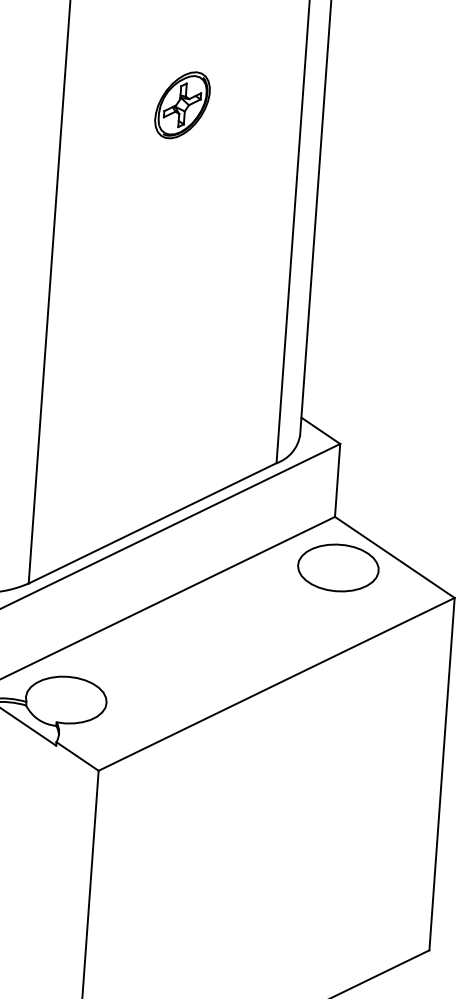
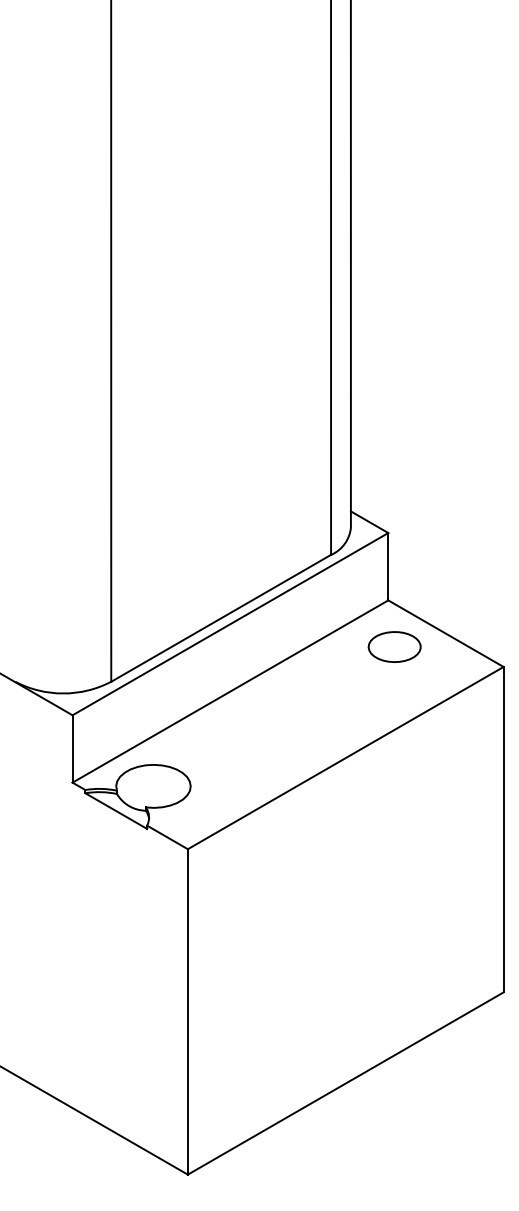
part: (182, 105) -> (221, 232), removed
part: (338, 567) -> (394, 646), size x0.7

